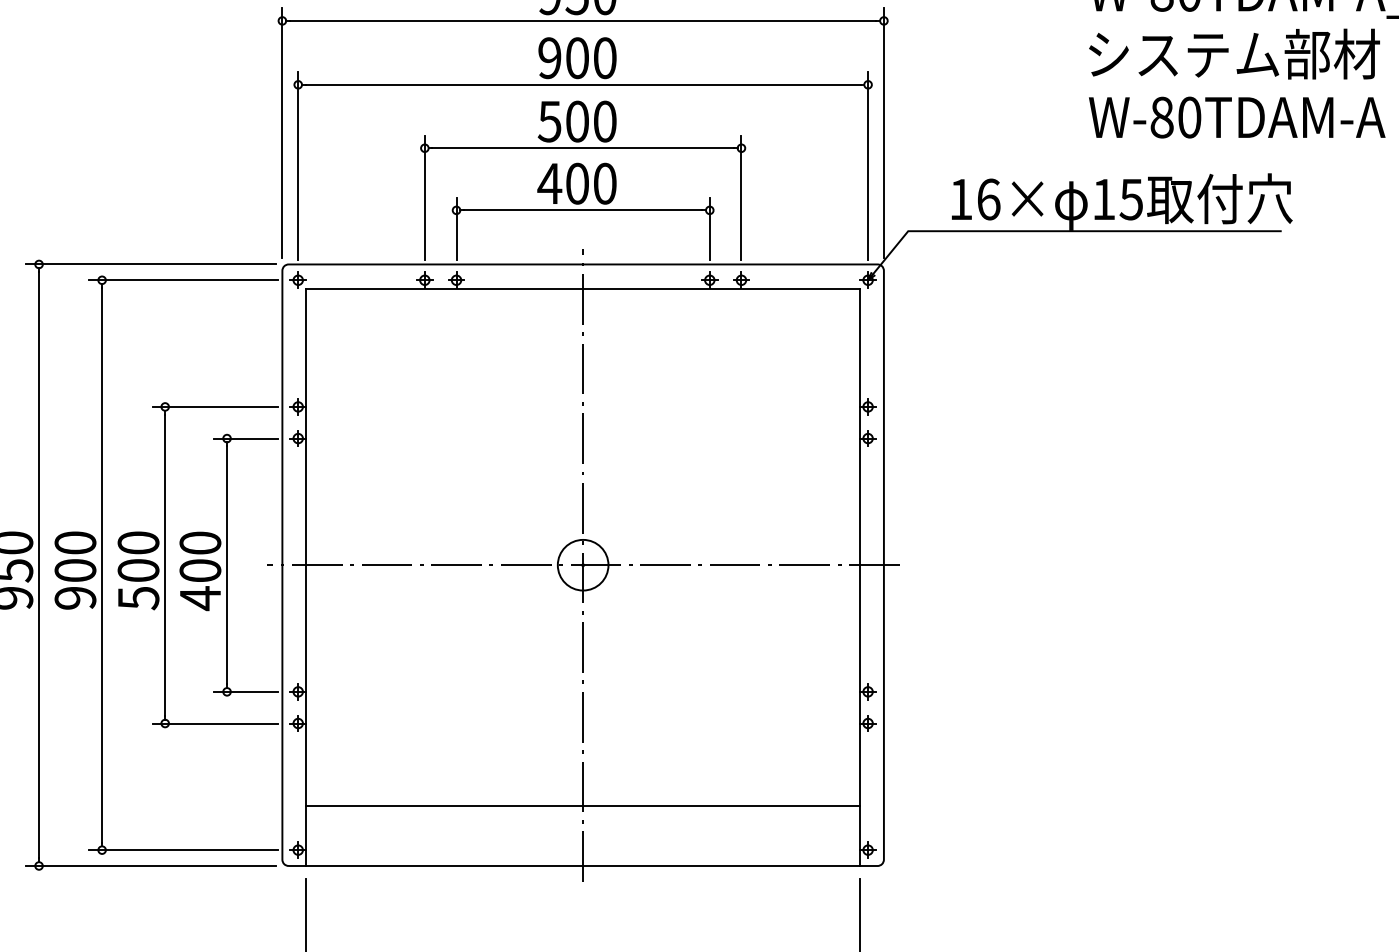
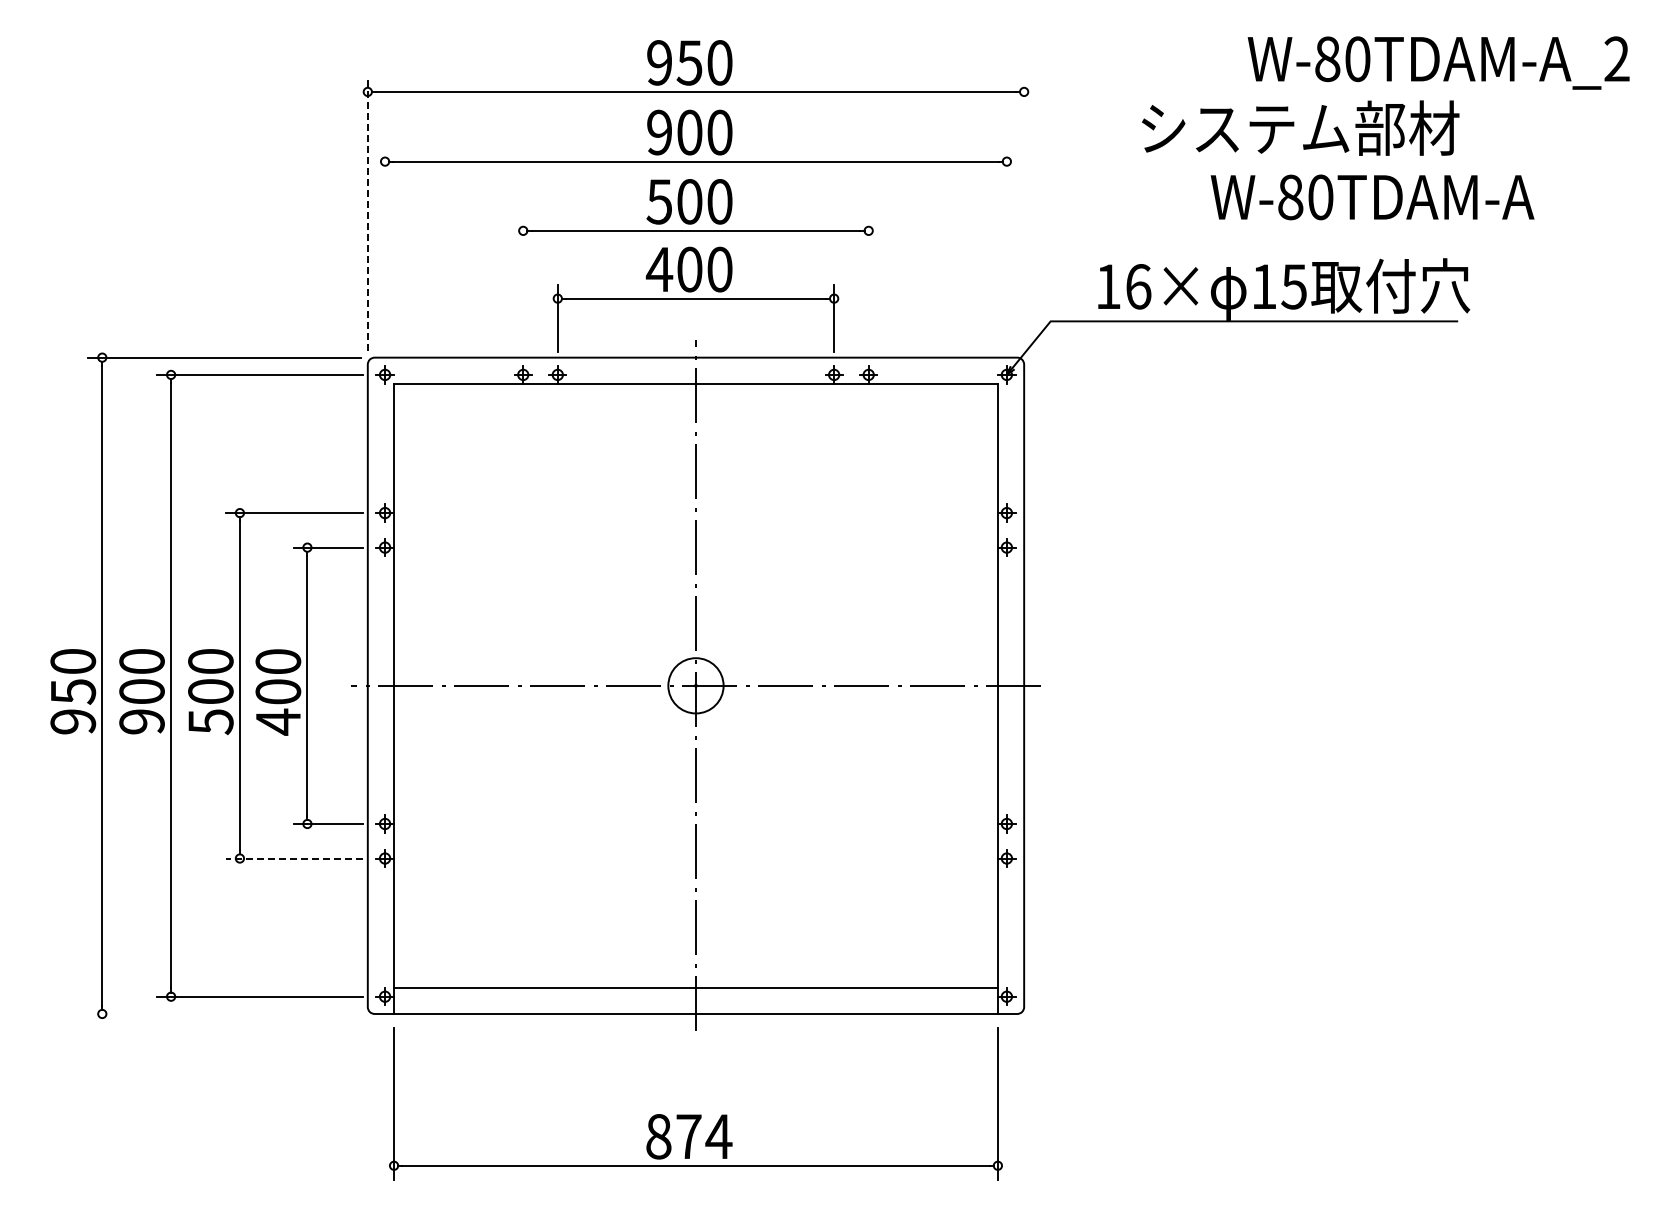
text: (1234, 53) -> (1300, 127), moved
text: (1237, 117) -> (1372, 197), moved
line: (282, 132) -> (367, 213), solid -> dashed
line: (884, 133) -> (1024, 214), removed
line: (298, 165) -> (385, 249), removed
line: (867, 165) -> (1006, 249), removed
line: (425, 197) -> (523, 284), removed
line: (741, 197) -> (868, 284), removed
line: (214, 723) -> (293, 858), solid -> dashed
line: (582, 806) -> (695, 988), moved
line: (151, 865) -> (224, 1013), removed

